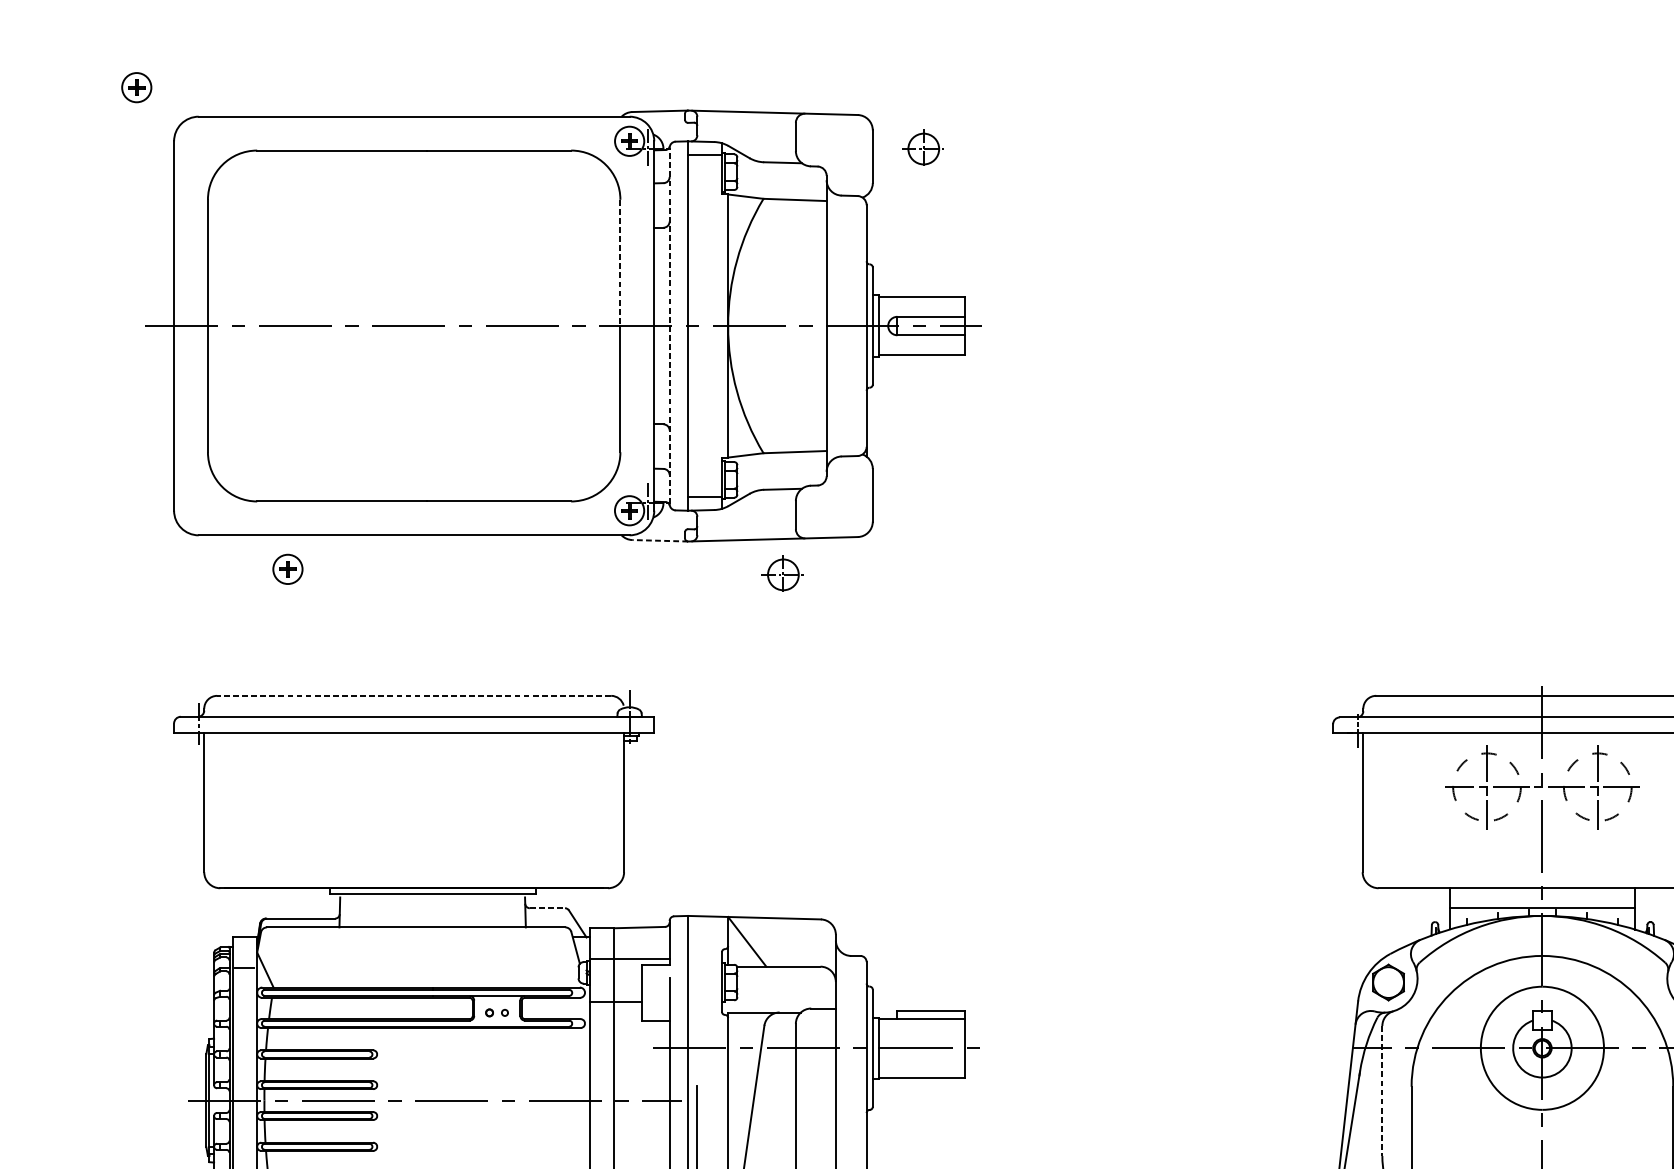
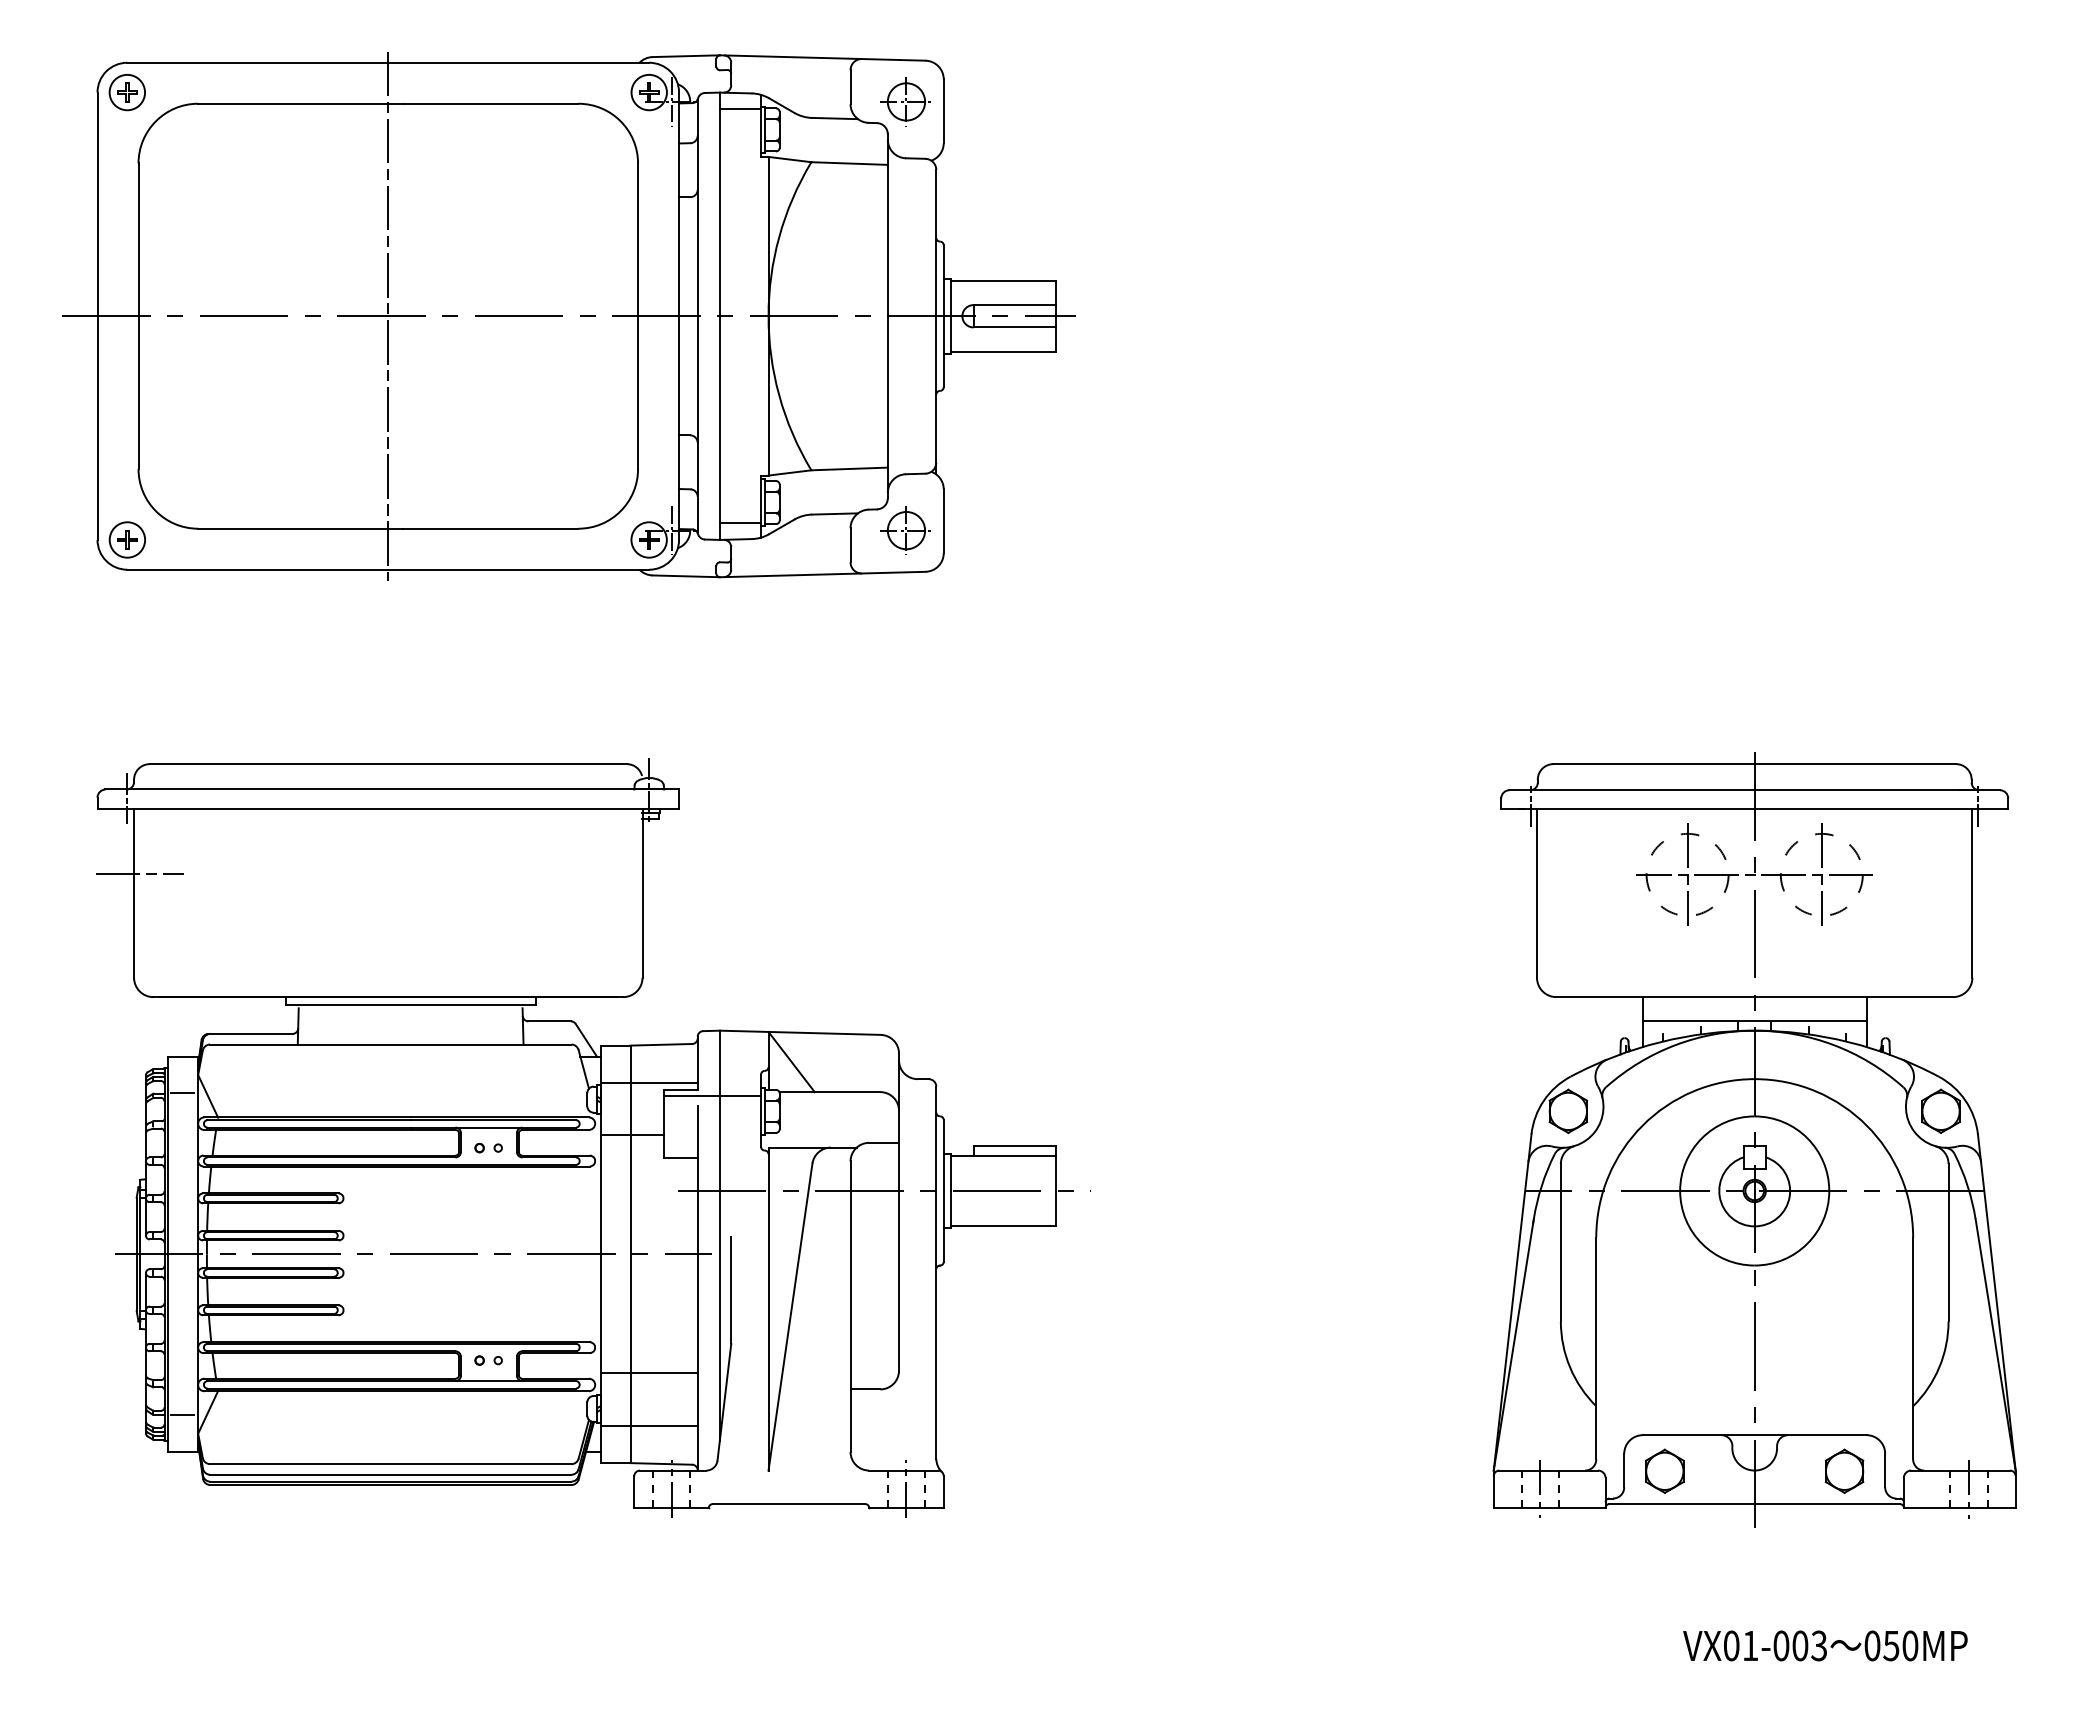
part: (136, 87) -> (126, 92), moved
part: (922, 148) -> (905, 101), moved
line: (620, 263) -> (638, 240), dashed -> solid
line: (414, 325) -> (388, 315), added
line: (669, 326) -> (697, 316), dashed -> solid
line: (660, 540) -> (686, 576), dashed -> solid
part: (287, 568) -> (126, 539), moved
part: (782, 574) -> (905, 530), moved
line: (414, 696) -> (388, 764), dashed -> solid
line: (208, 786) -> (139, 874), added
line: (548, 908) -> (550, 1021), dashed -> solid
line: (681, 969) -> (712, 1095), added
line: (1382, 1090) -> (1560, 1242), dashed -> solid

